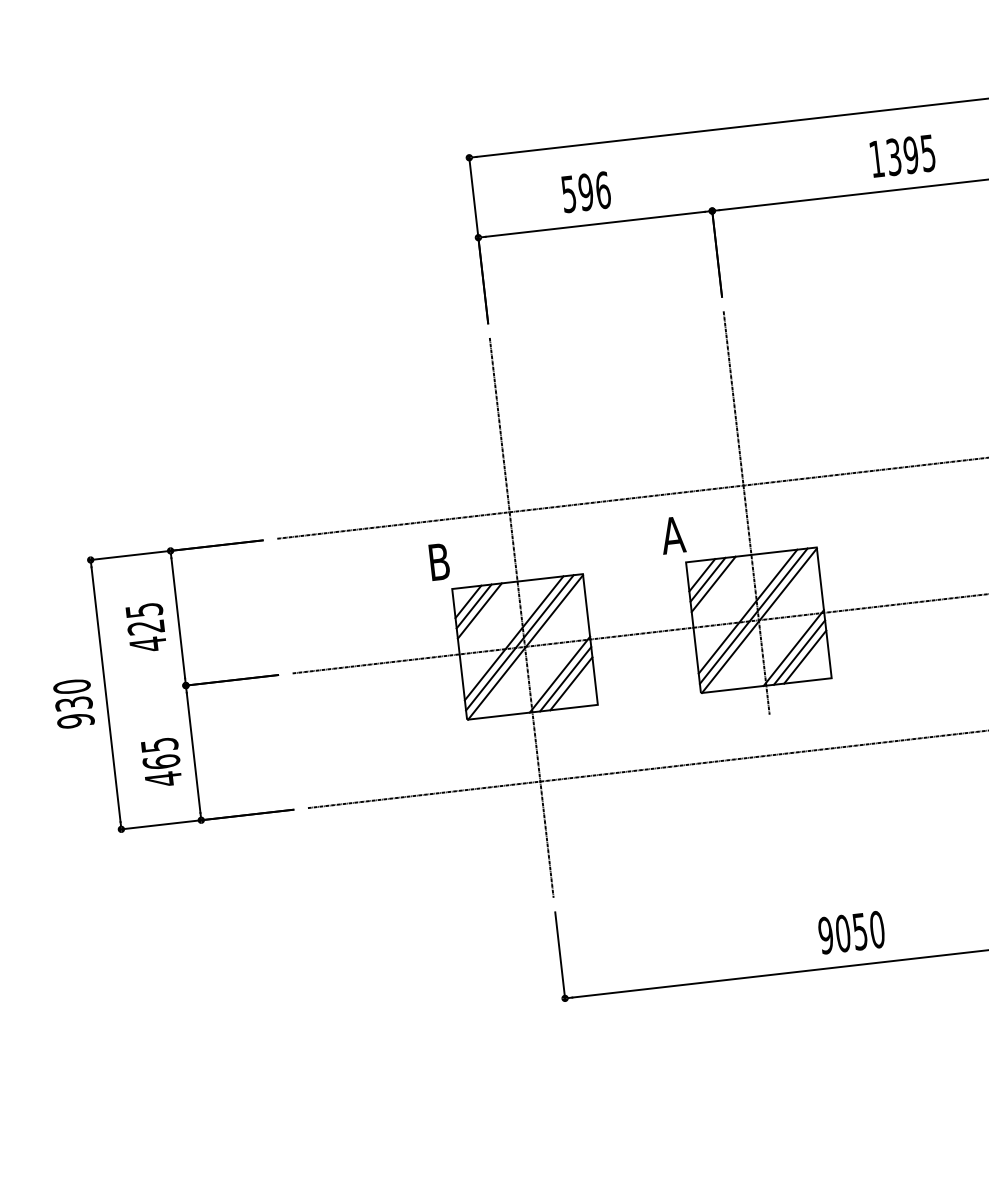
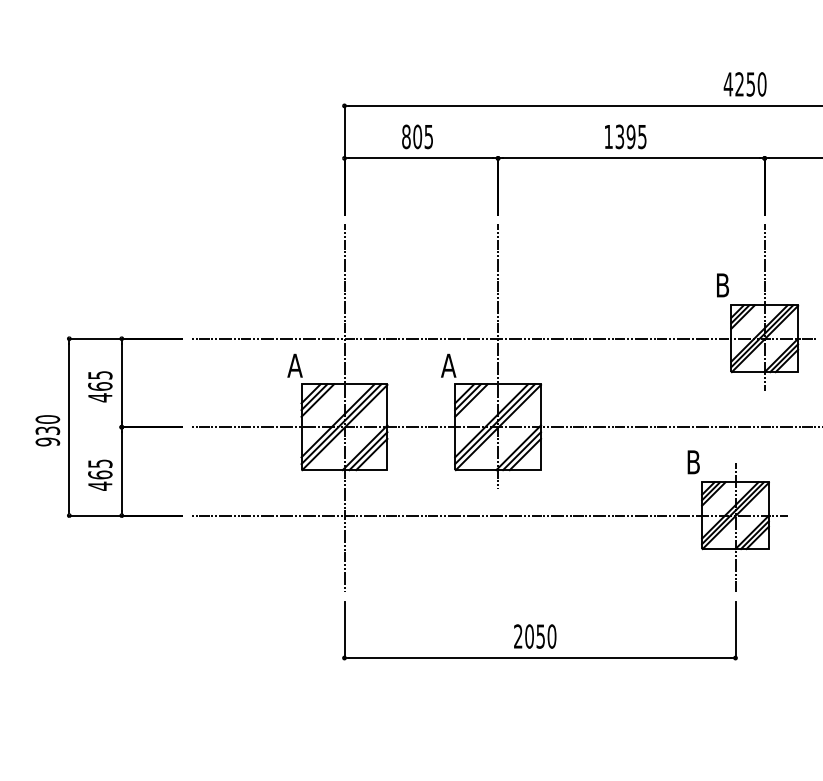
text: (585, 191) -> (417, 136), 596 -> 805
text: (438, 561) -> (294, 365), B -> A
text: (146, 627) -> (100, 386), 425 -> 465
text: (824, 935) -> (517, 636), 9050 -> 2050

